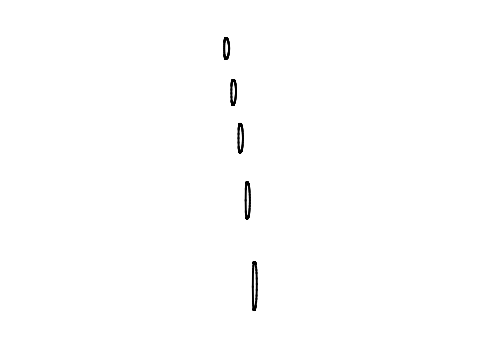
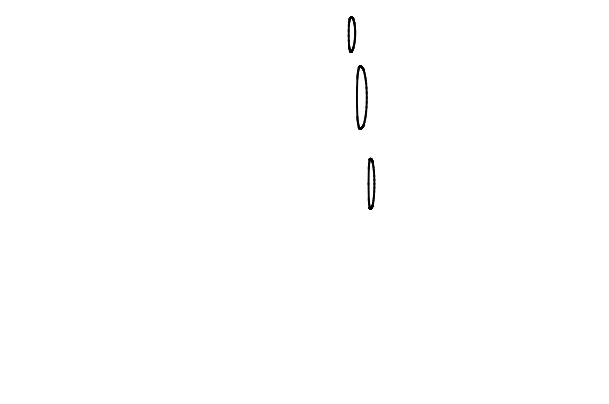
part: (240, 138) -> (361, 98), size x1.6
part: (254, 285) -> (380, 301), removed

